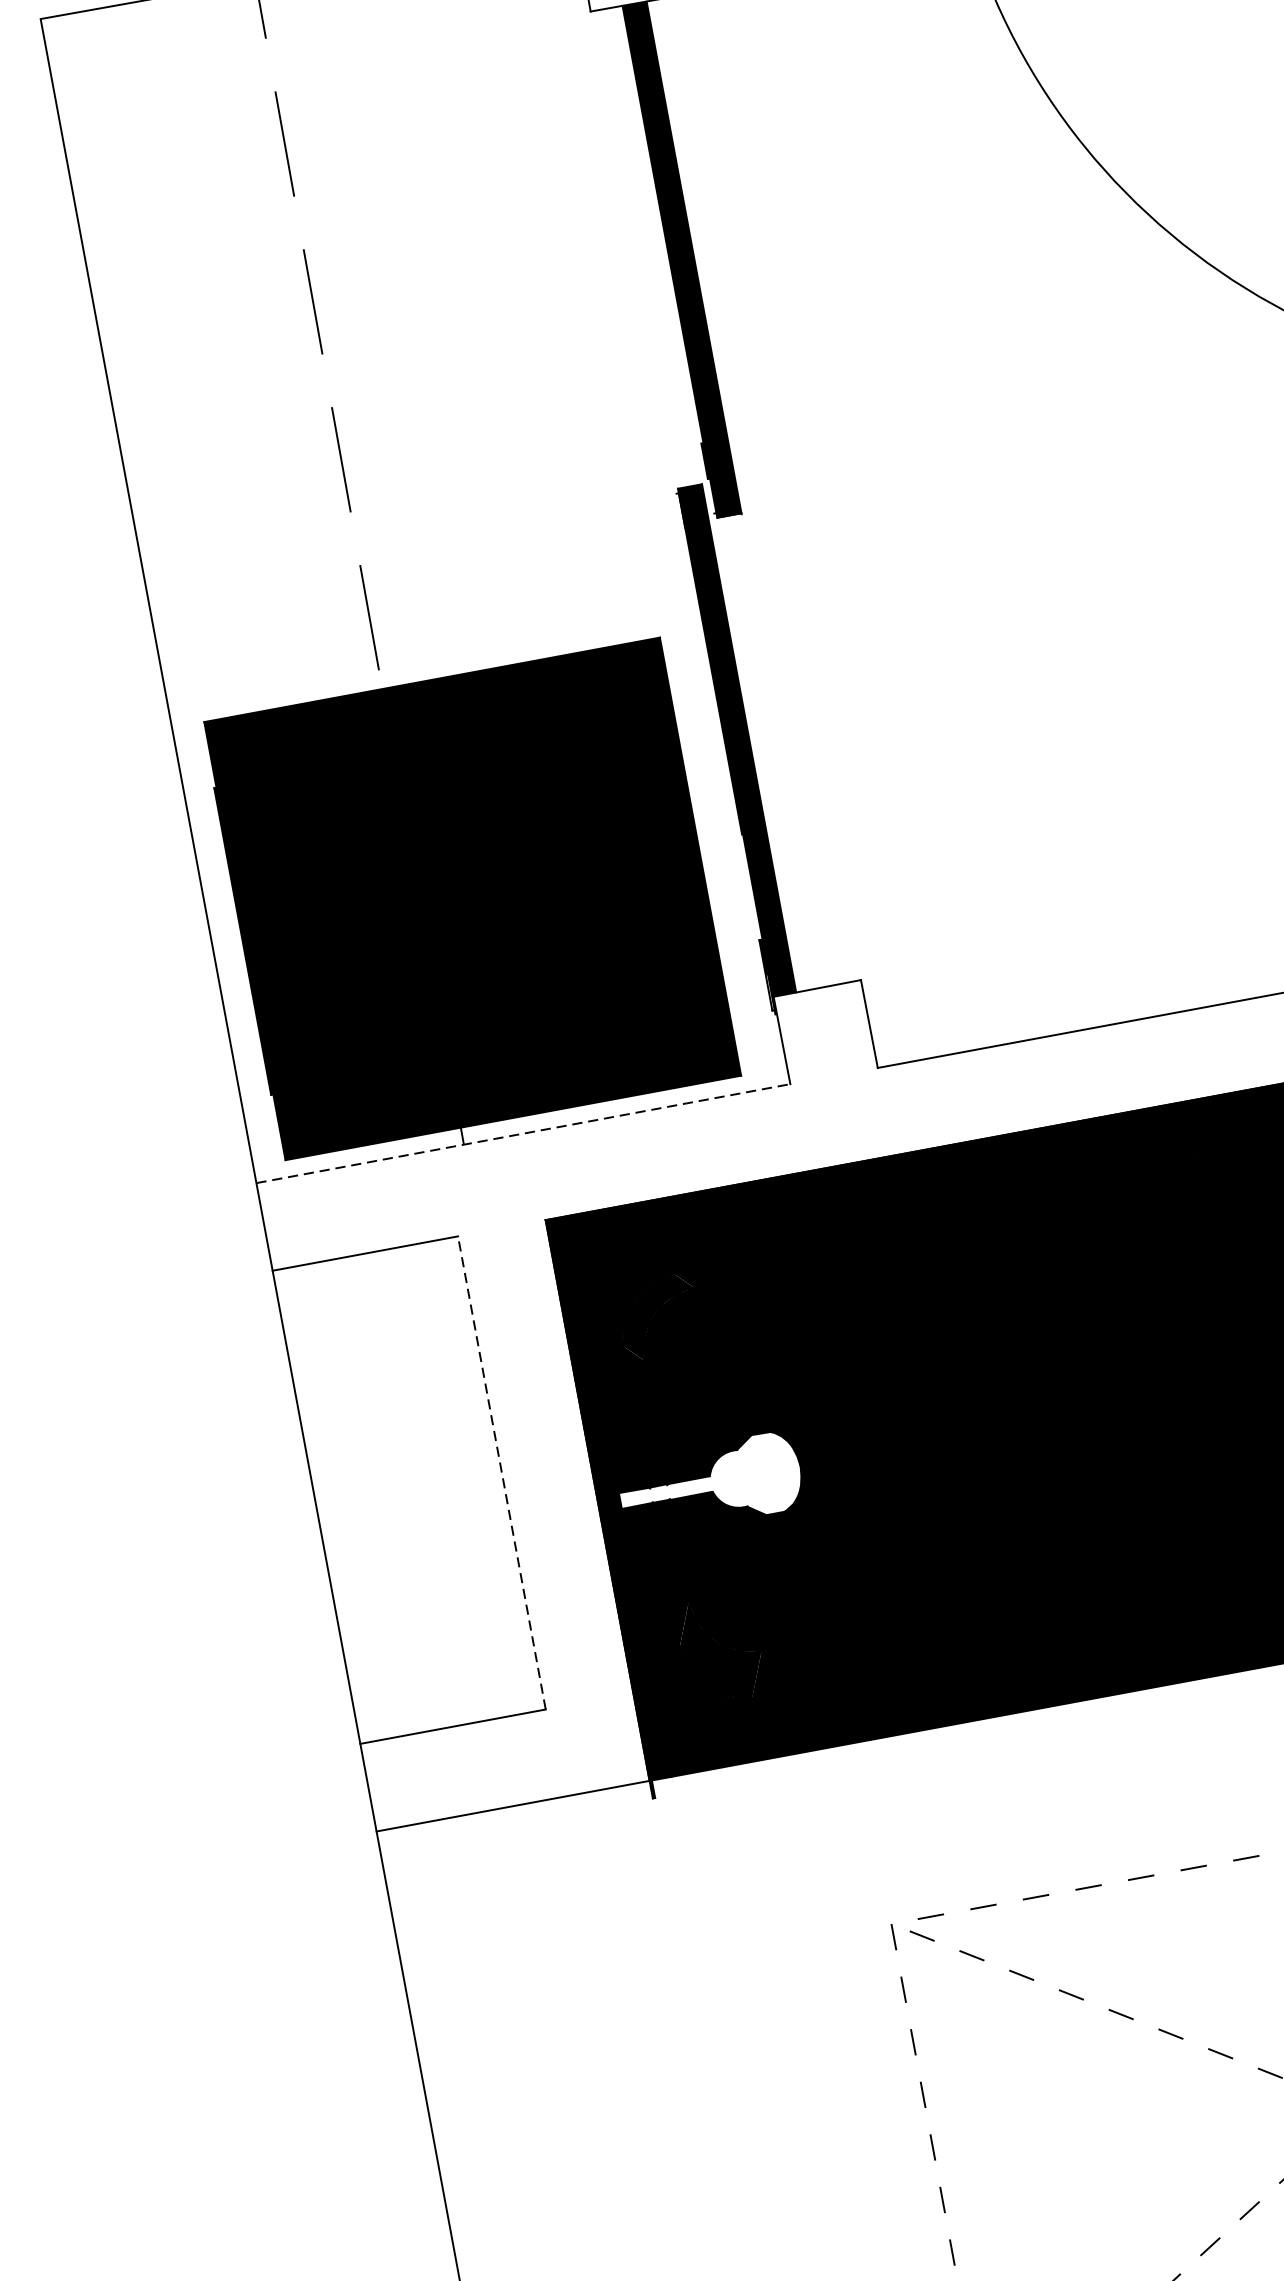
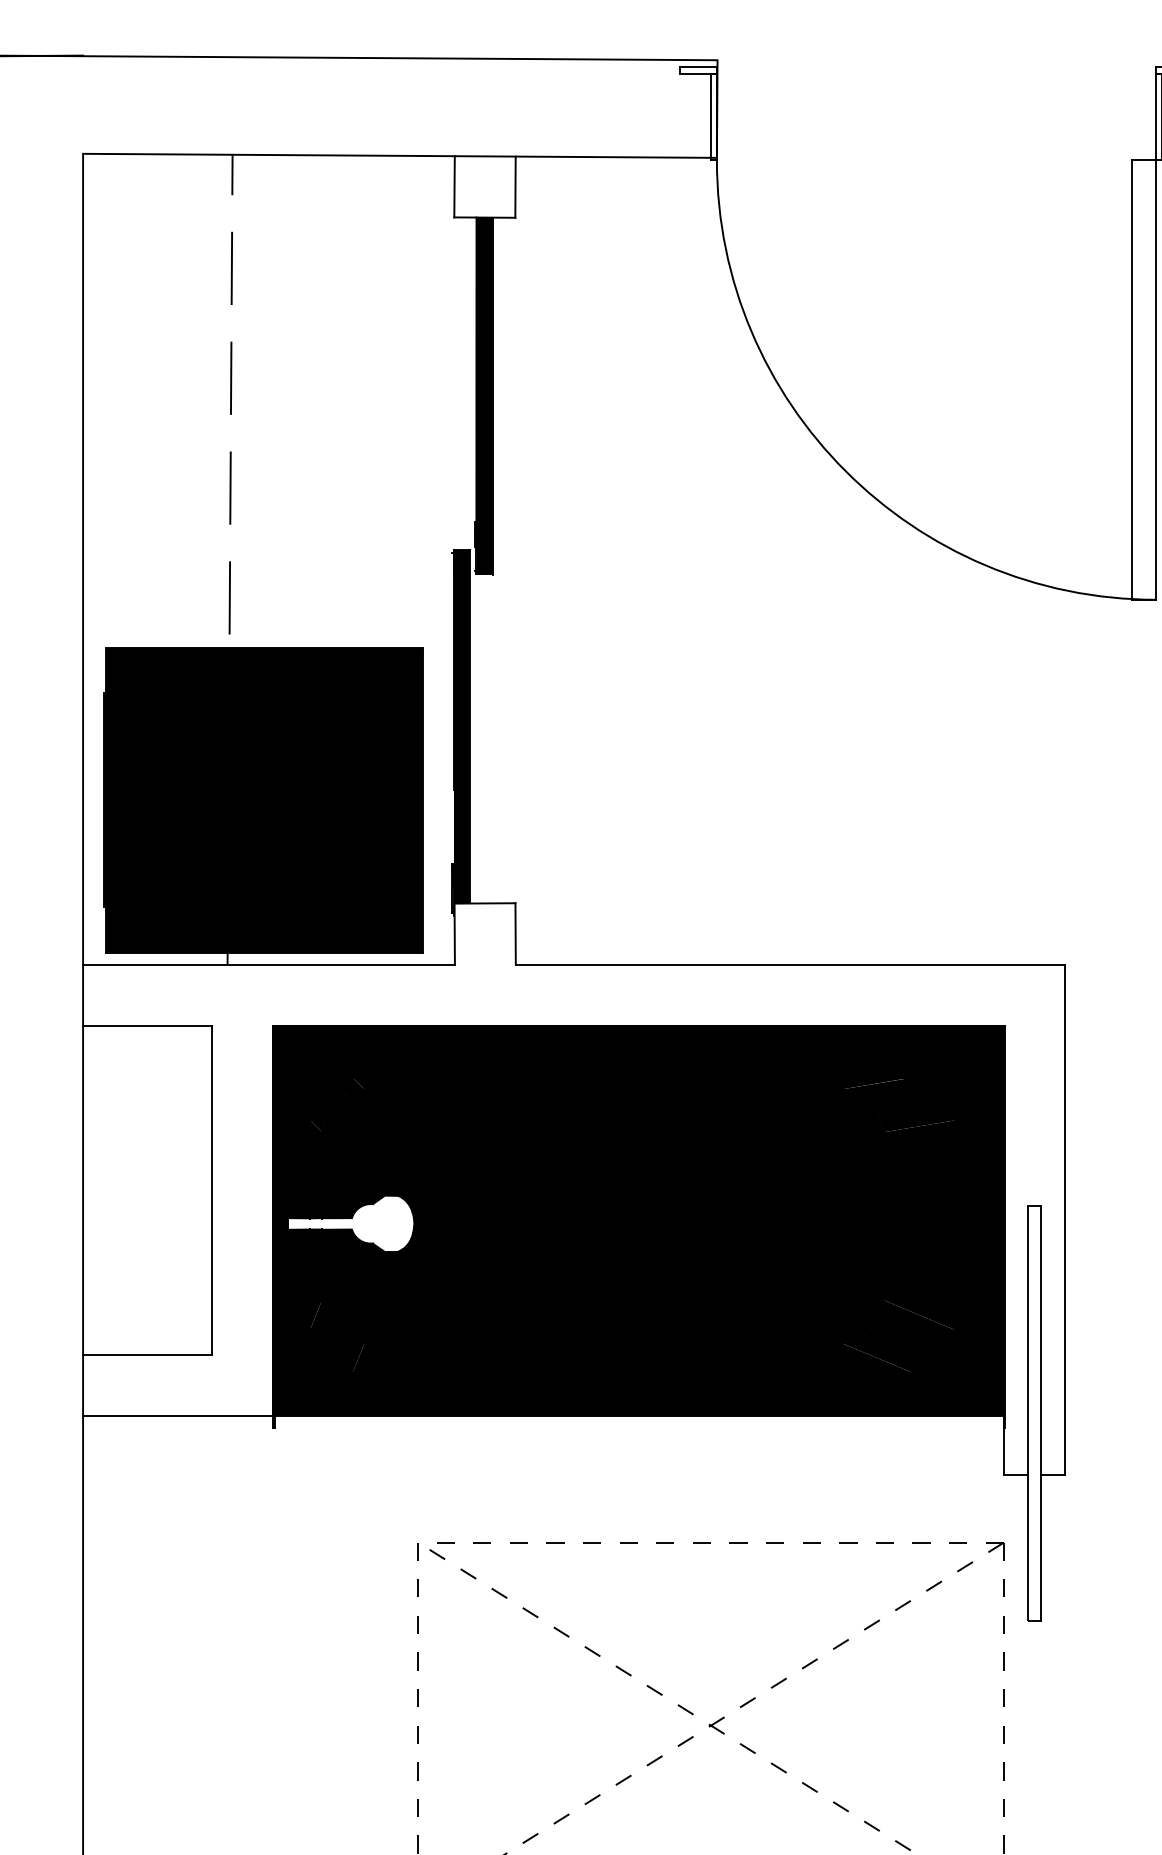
line: (524, 1133) -> (269, 964), dashed -> solid
line: (502, 1473) -> (212, 1190), dashed -> solid

